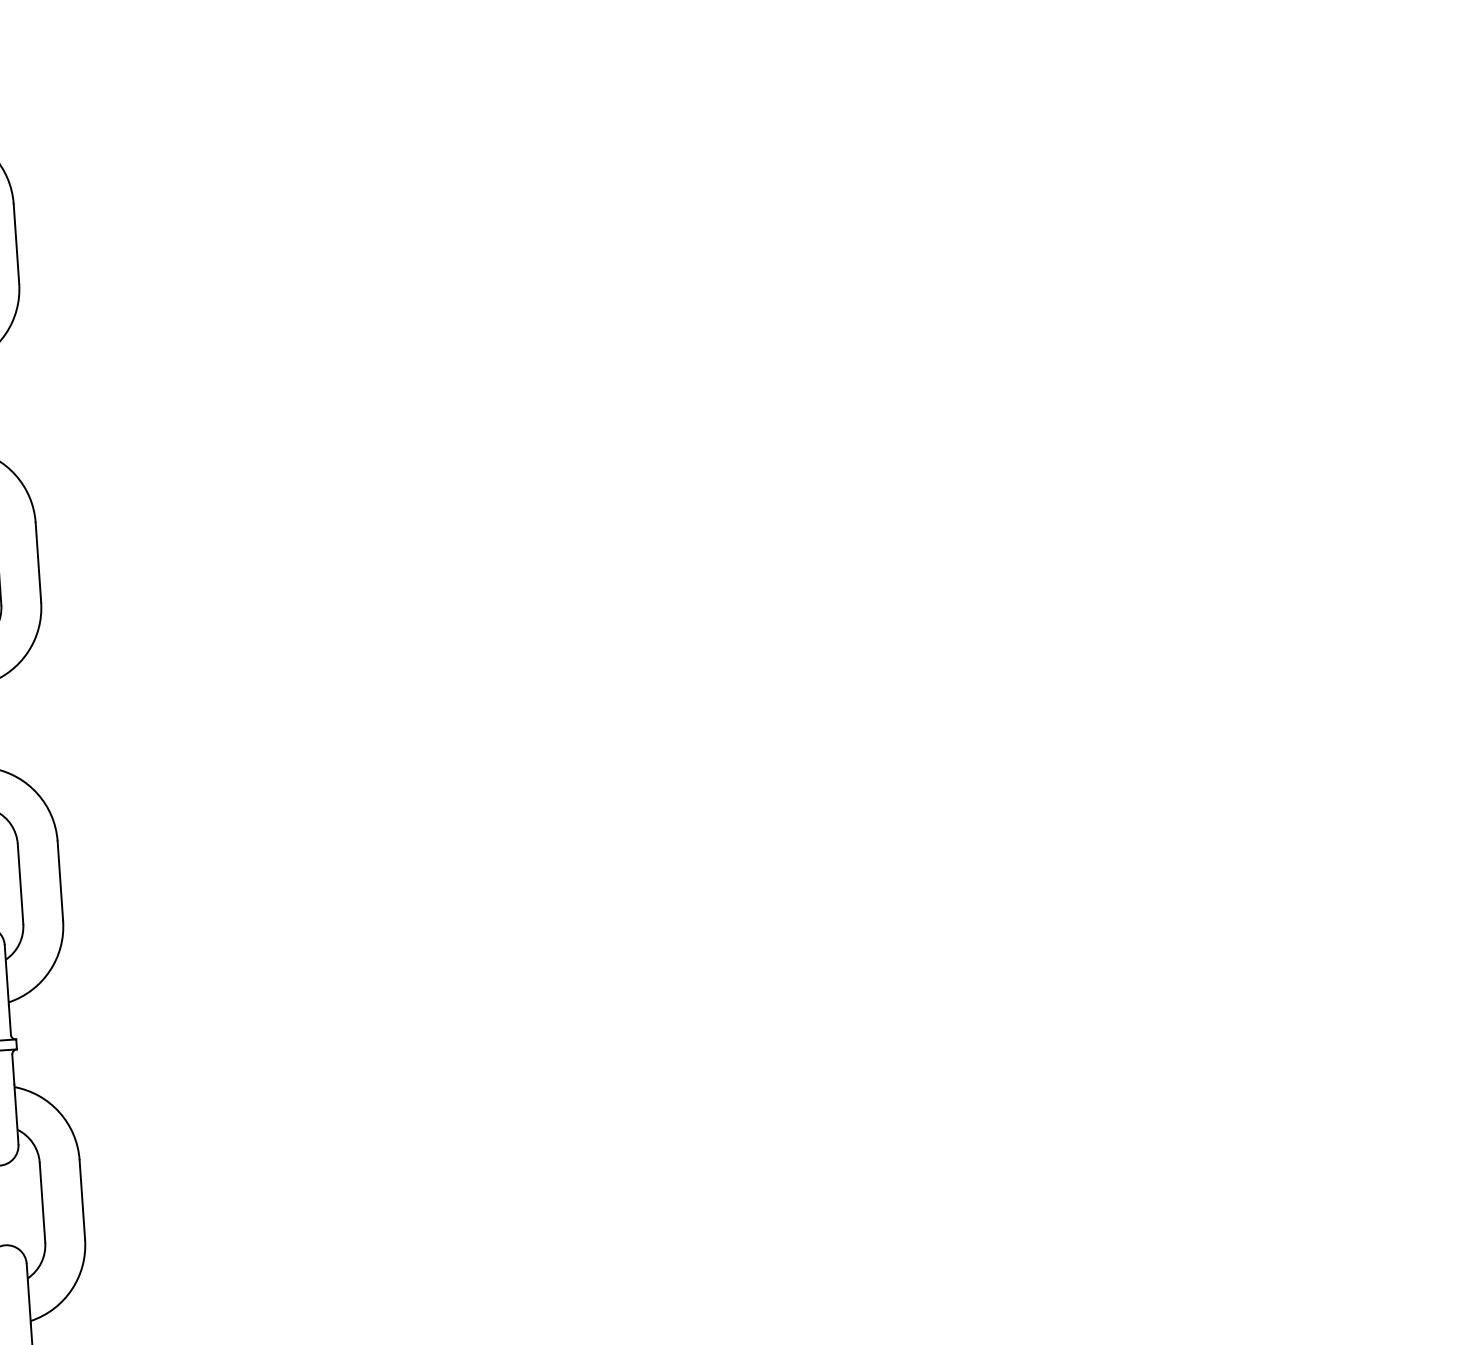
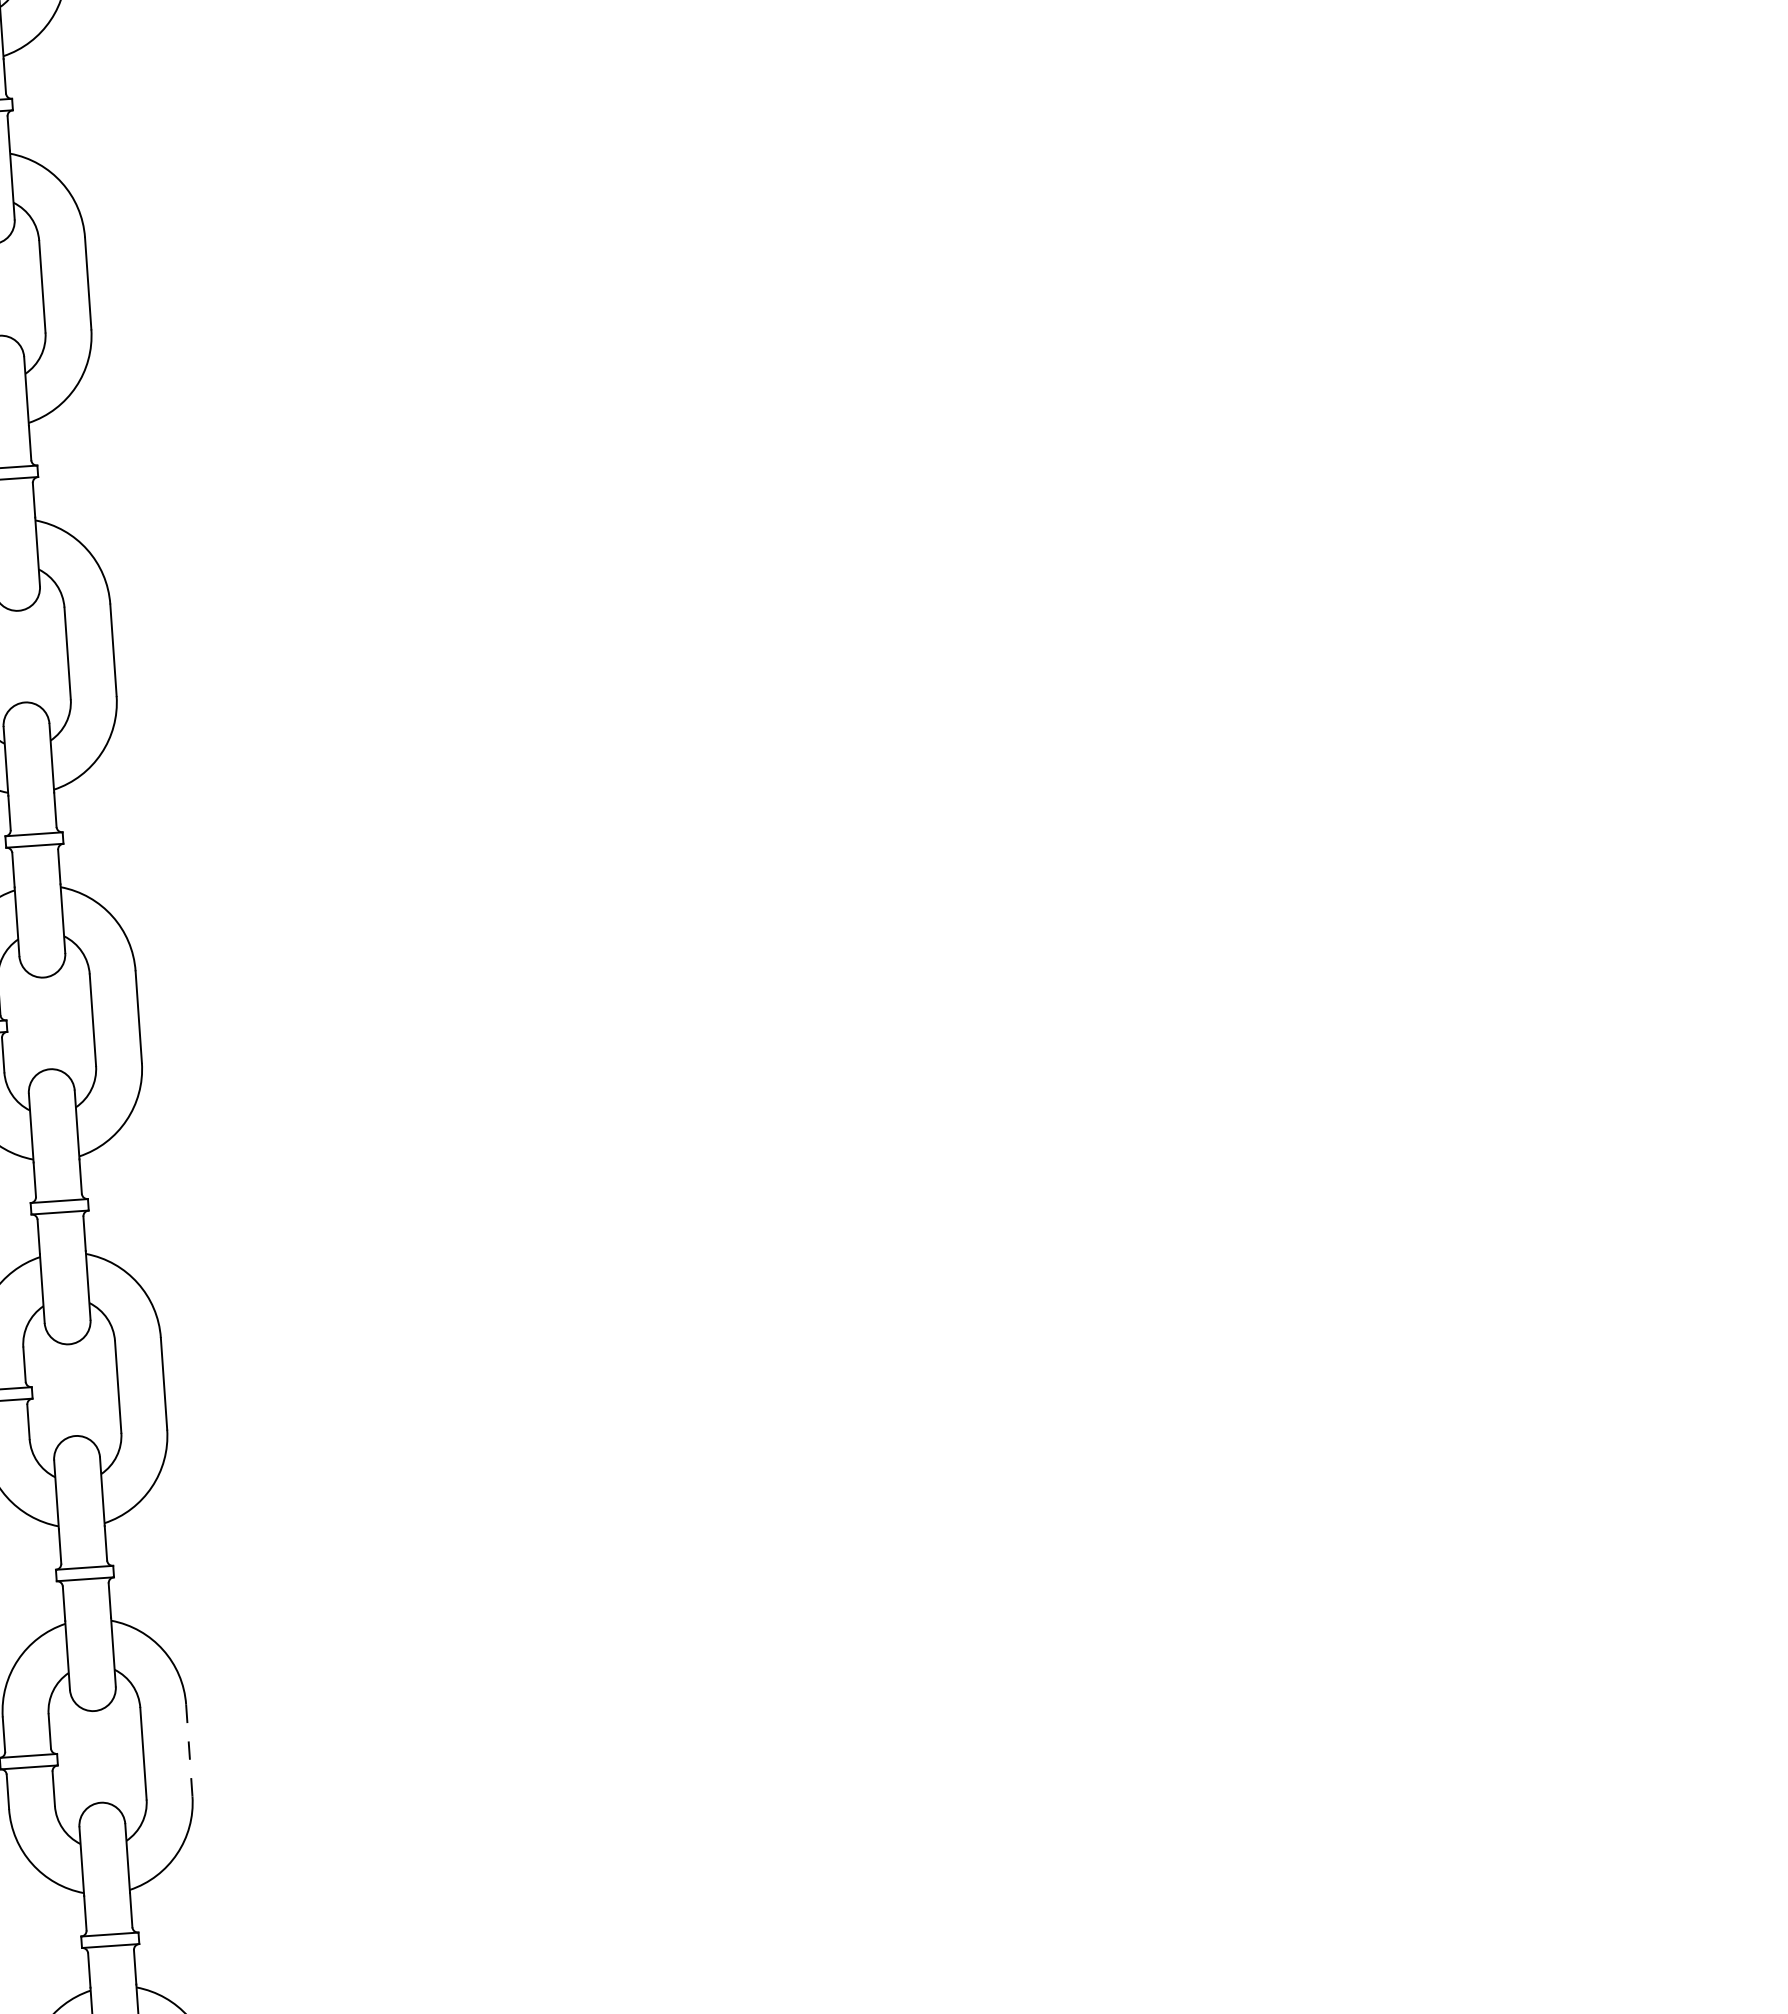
line: (82, 1199) -> (189, 1750), solid -> dashed

